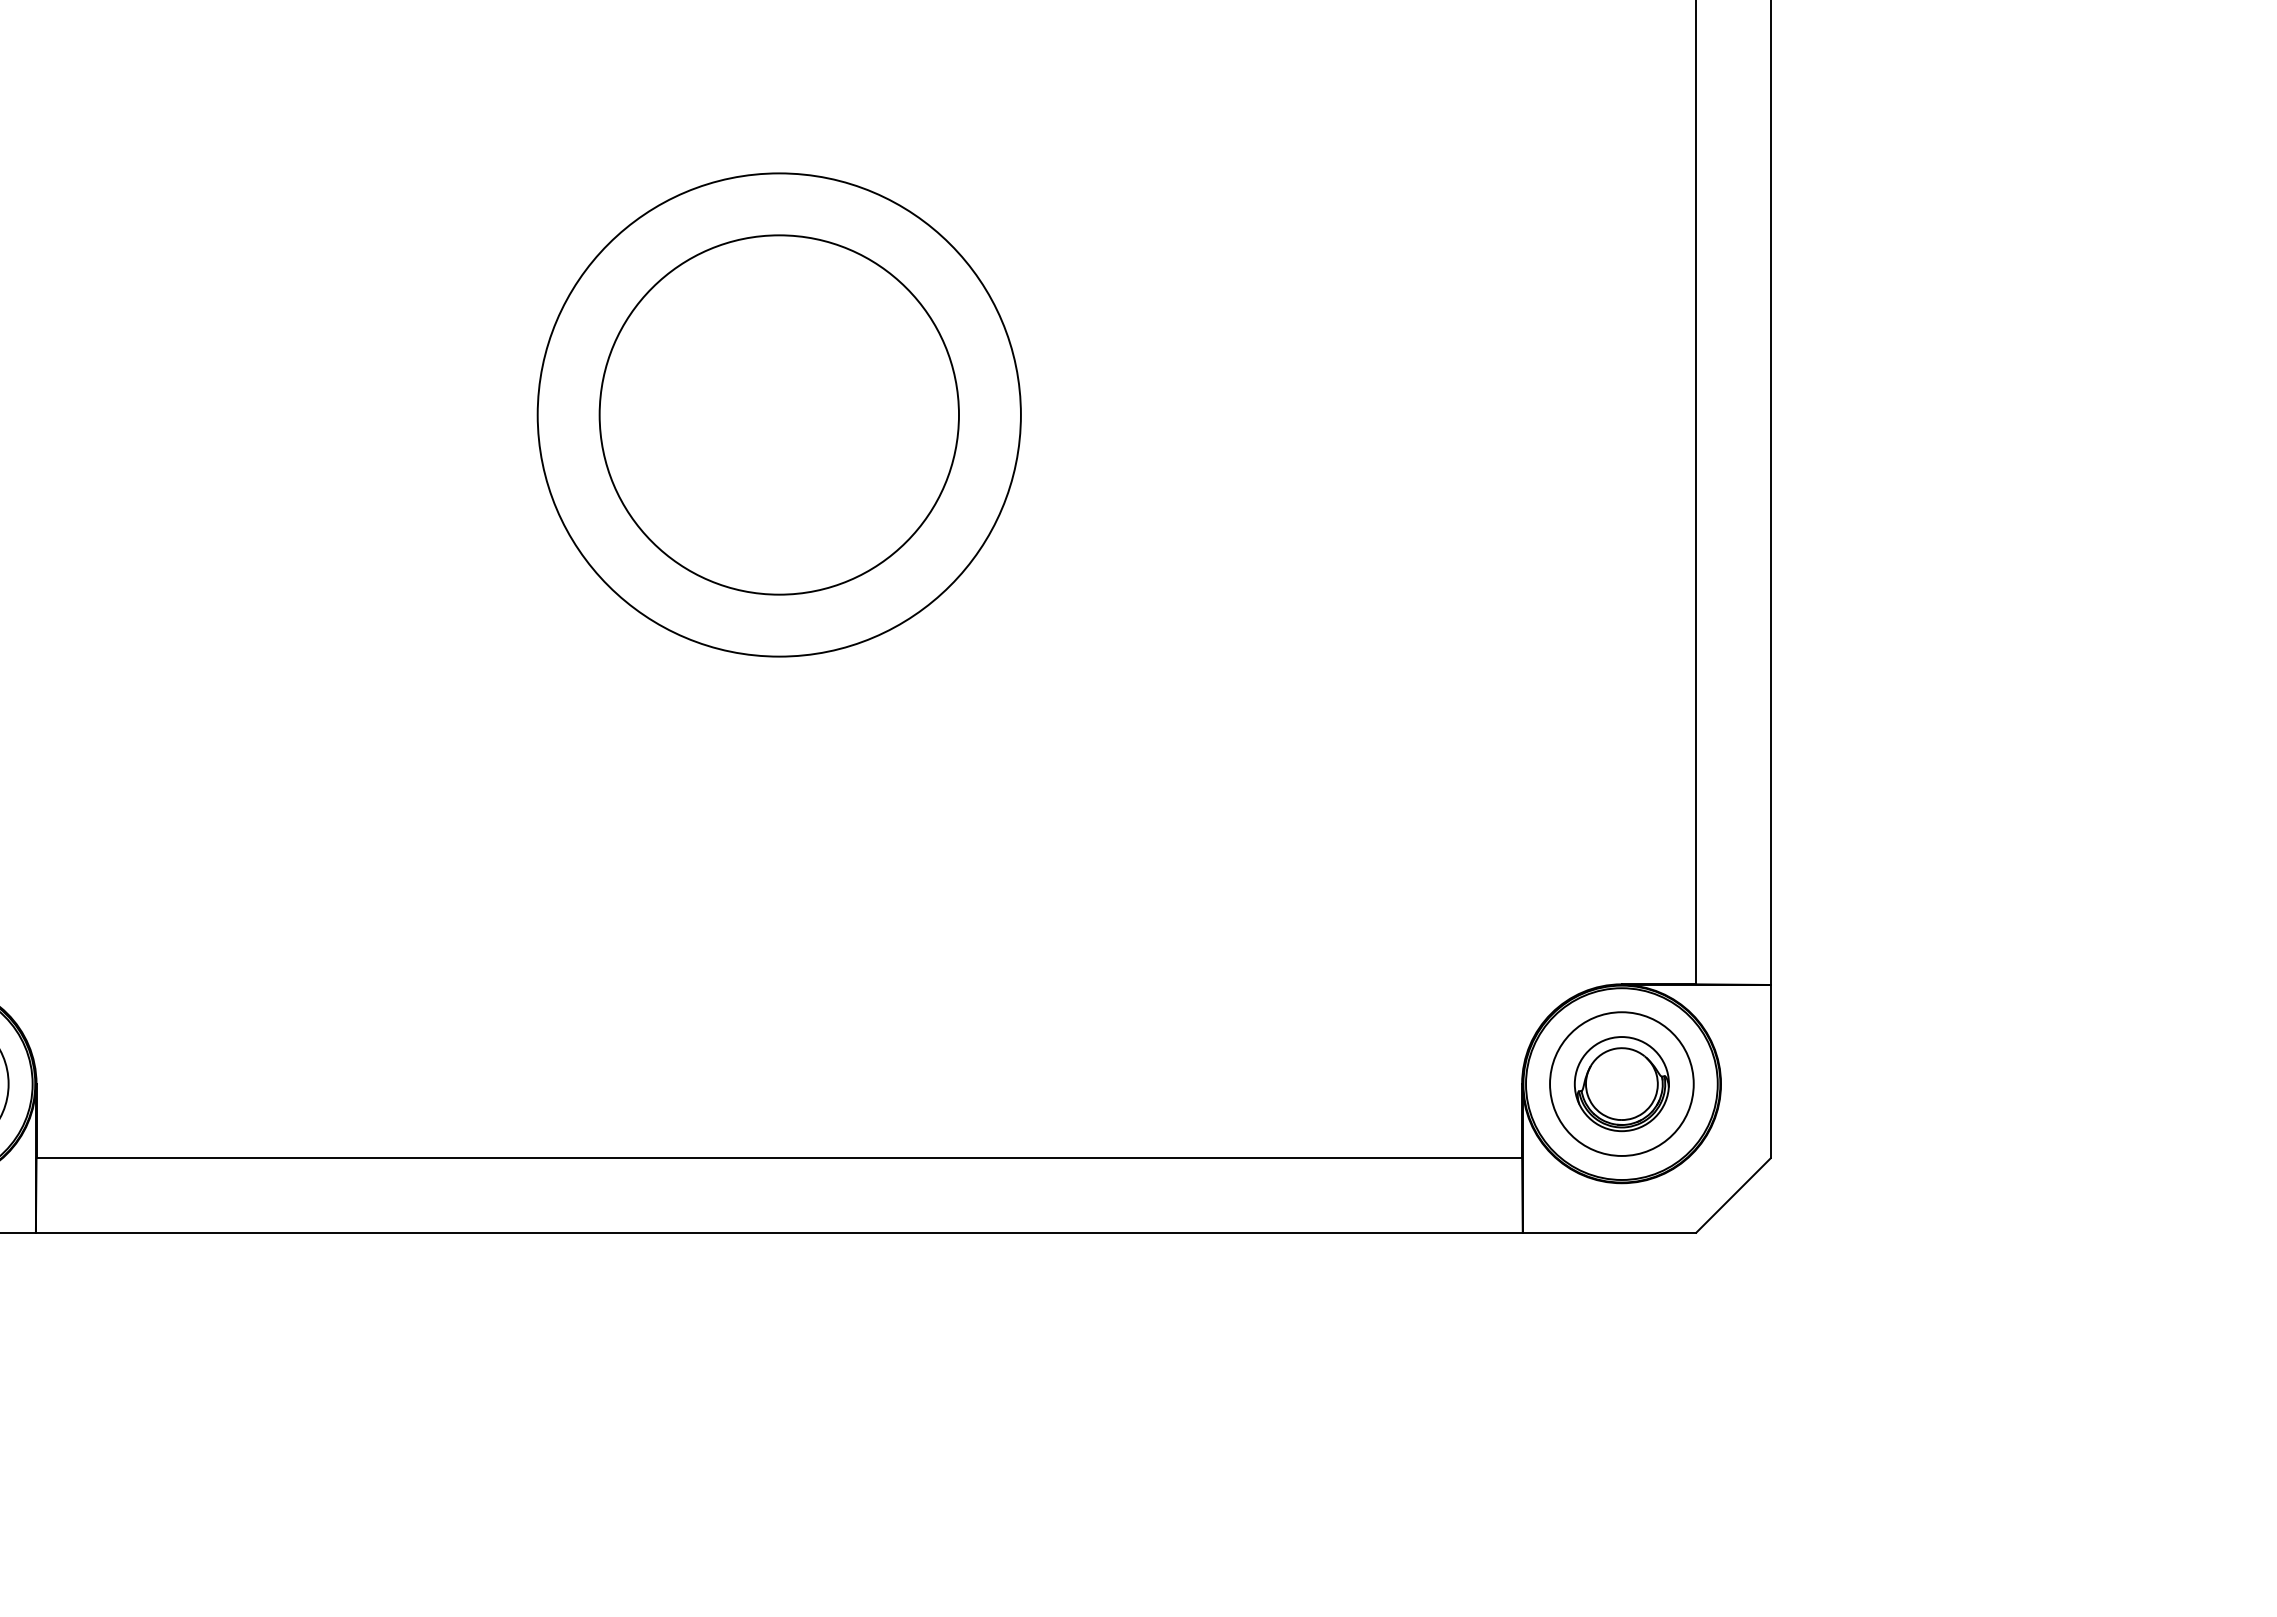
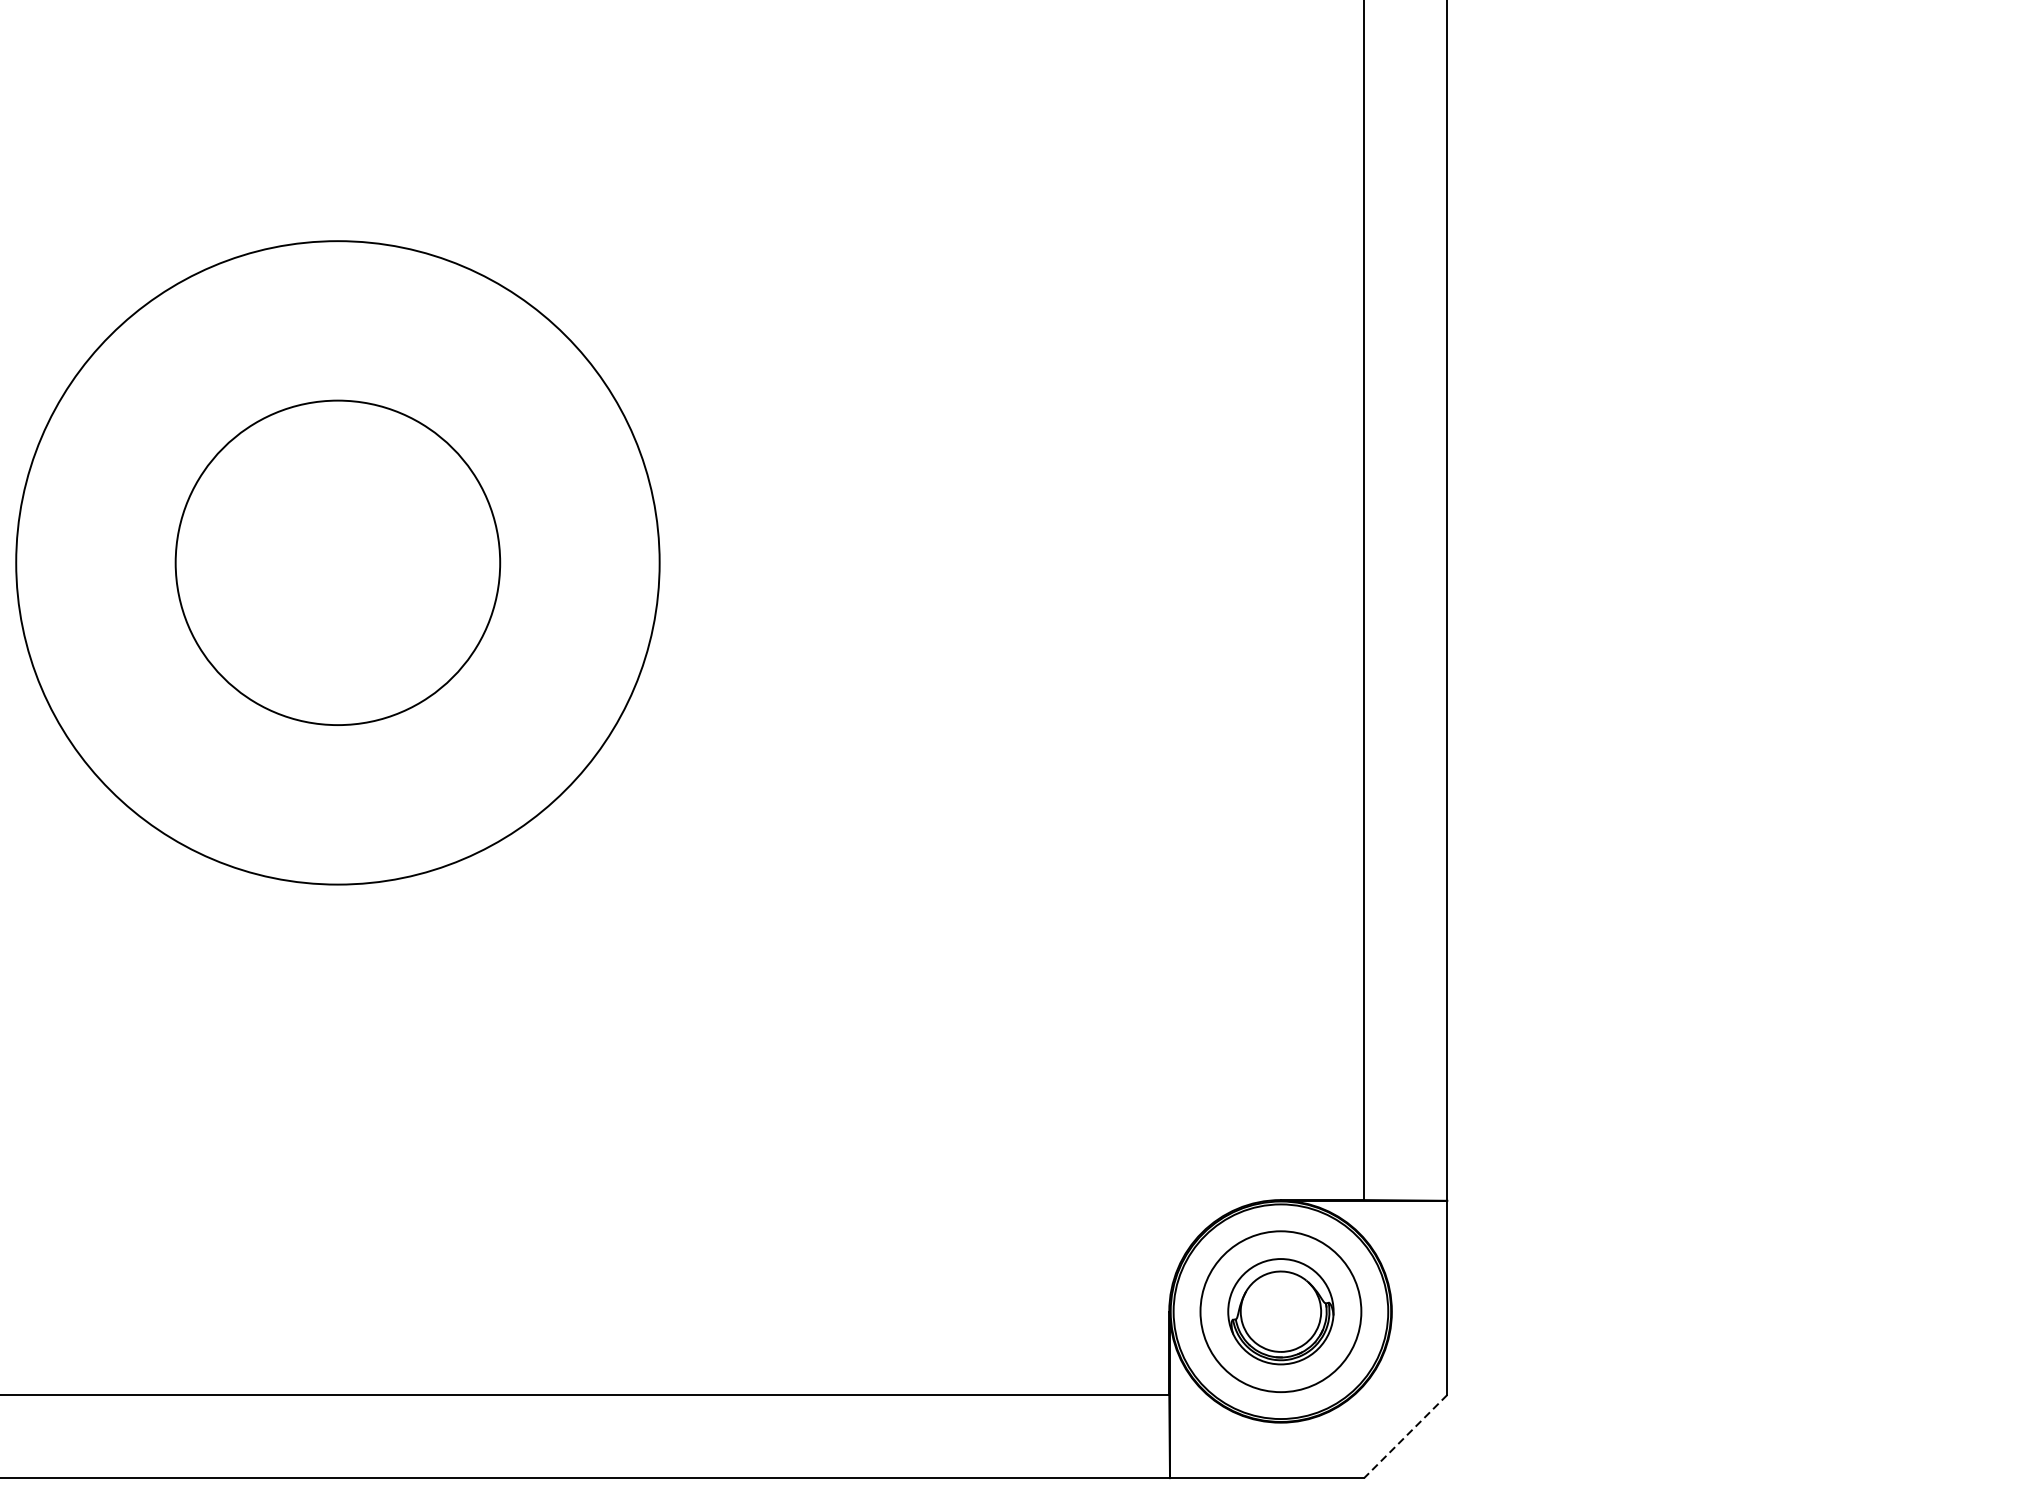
circle: (778, 414) -> (337, 562), size x0.6
circle: (778, 414) -> (337, 562), size x1.6
line: (1733, 1195) -> (1405, 1436), solid -> dashed

